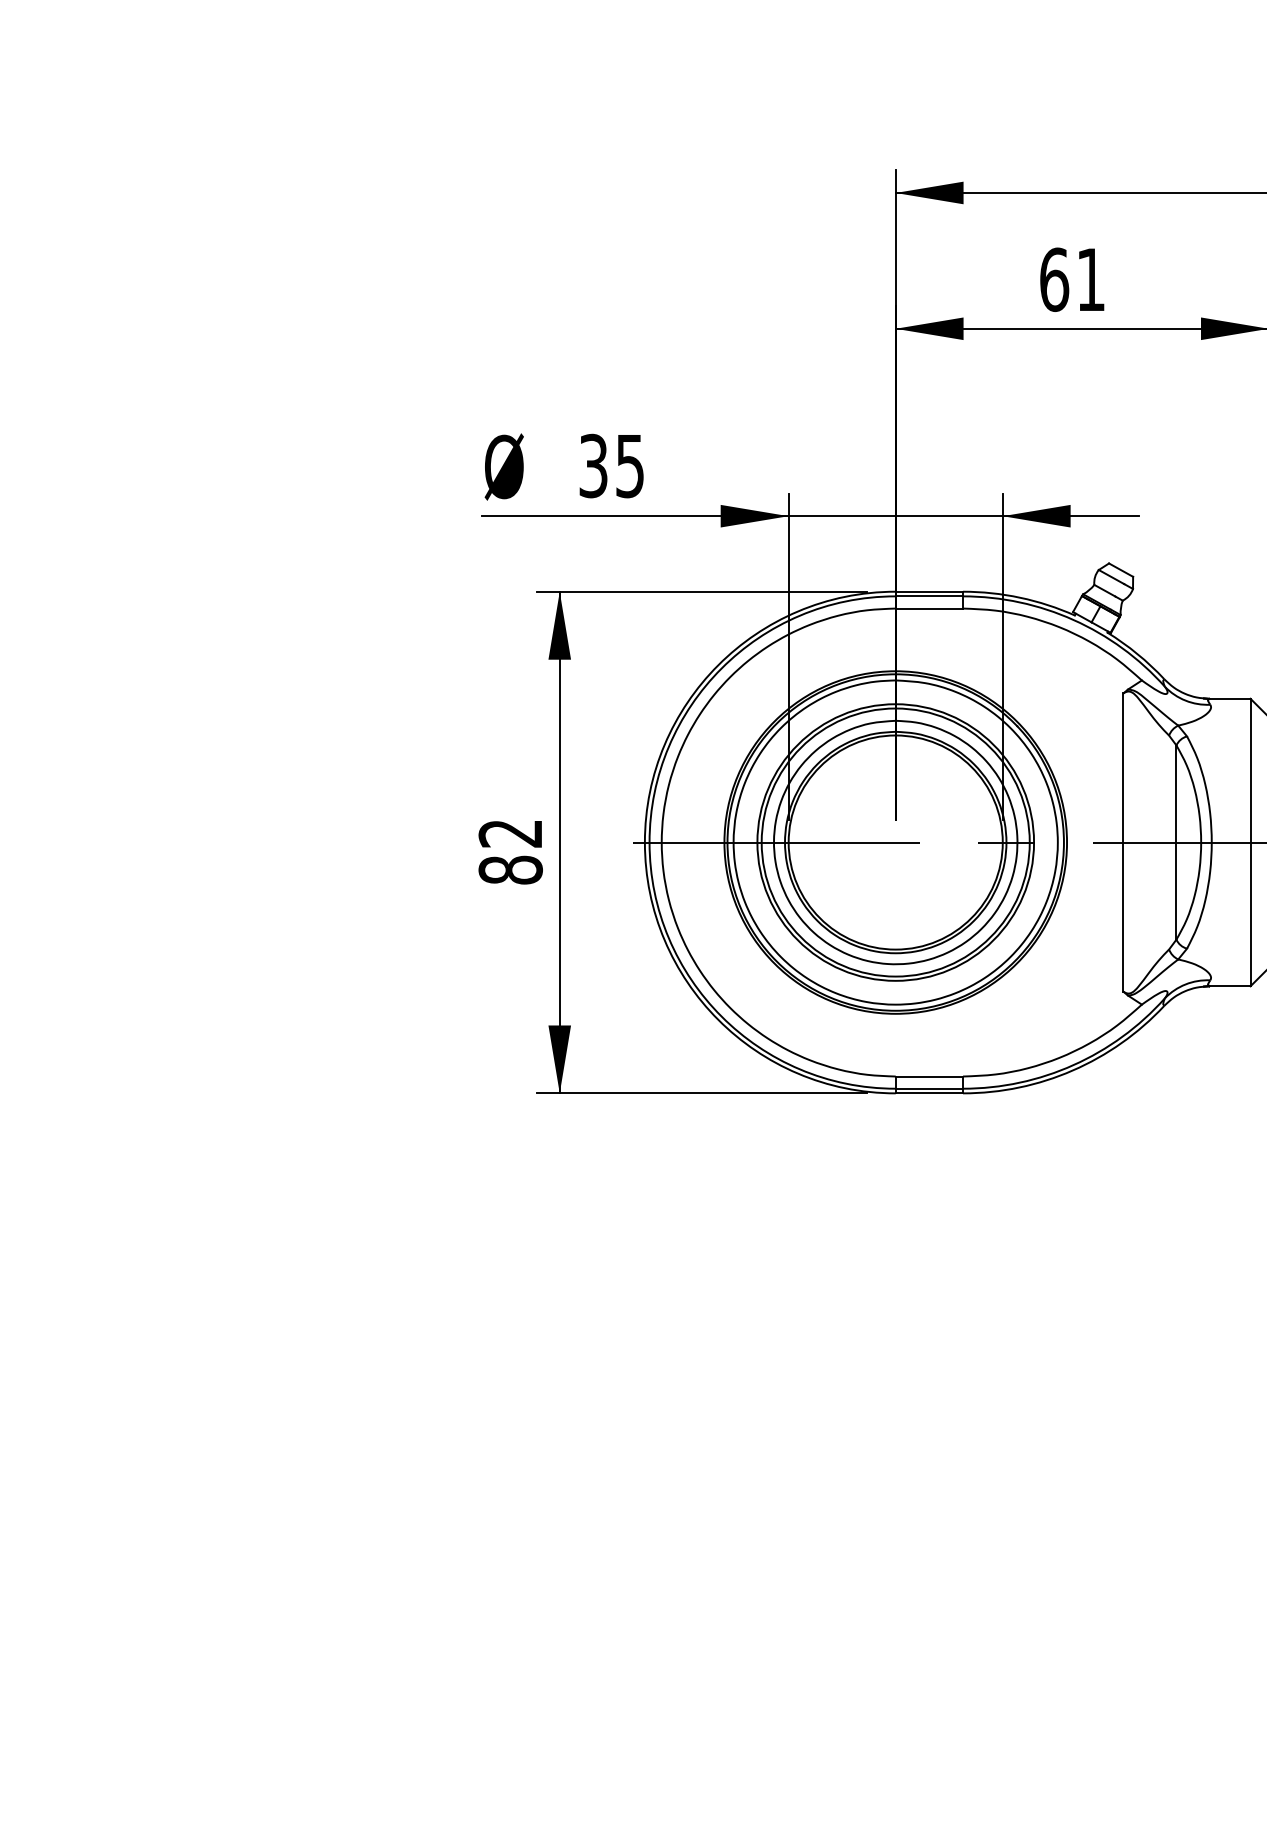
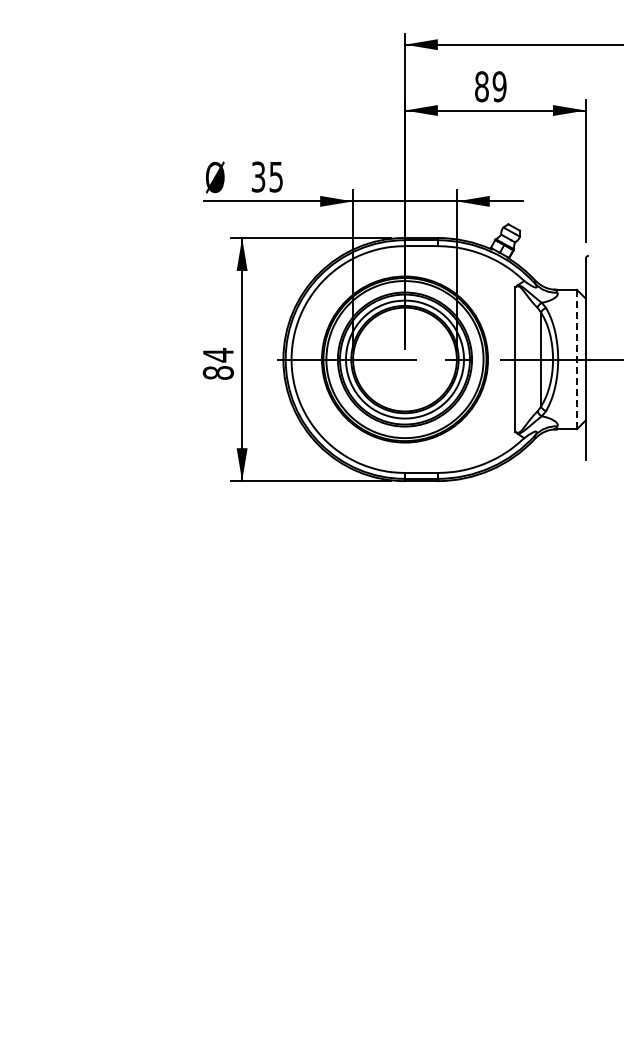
text: (1072, 279) -> (490, 86), 61 -> 89
text: (508, 832) -> (217, 354), 82 -> 84
line: (1249, 842) -> (576, 359), solid -> dashed

